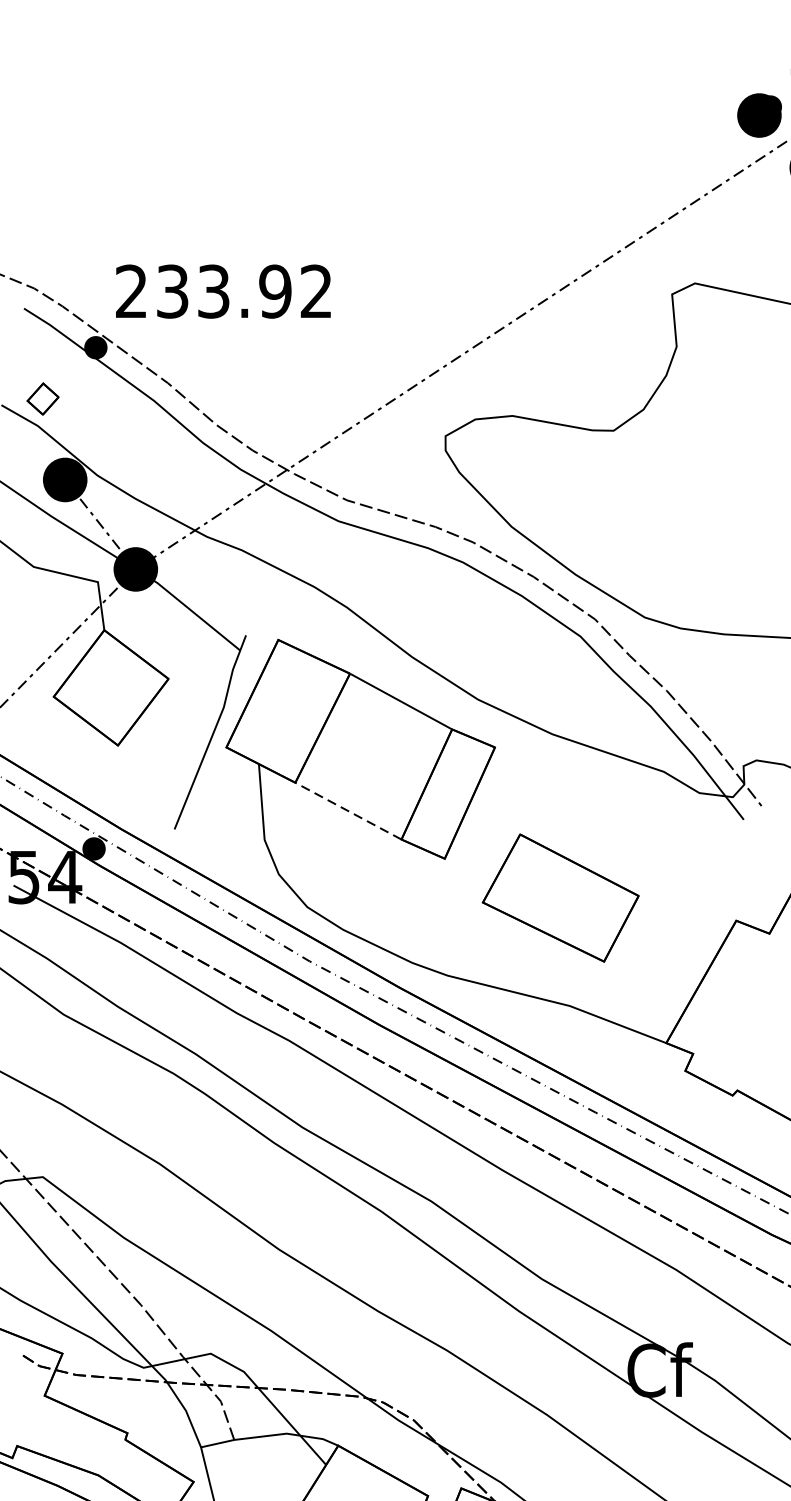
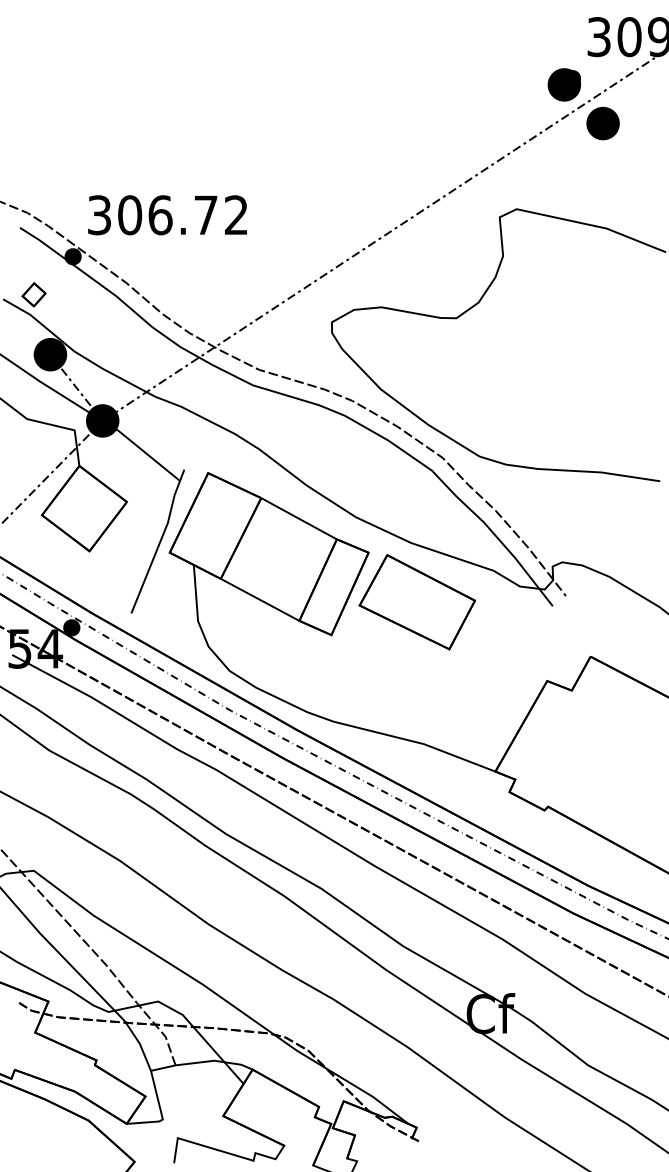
text: (203, 291) -> (152, 215), 233.92 -> 306.72
line: (348, 810) -> (260, 599), dashed -> solid
part: (559, 898) -> (416, 602), moved

